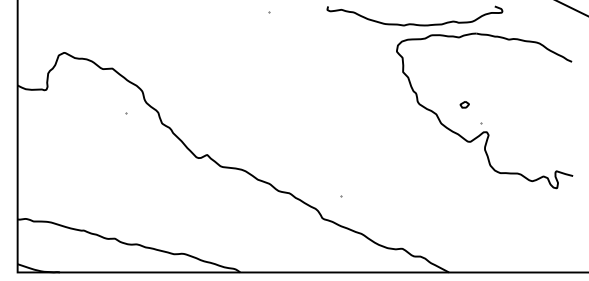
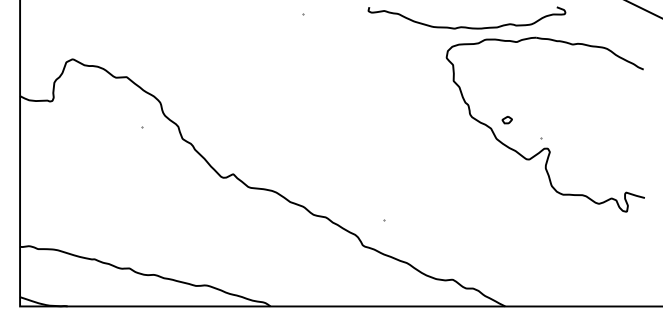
part: (464, 104) -> (506, 119), moved

